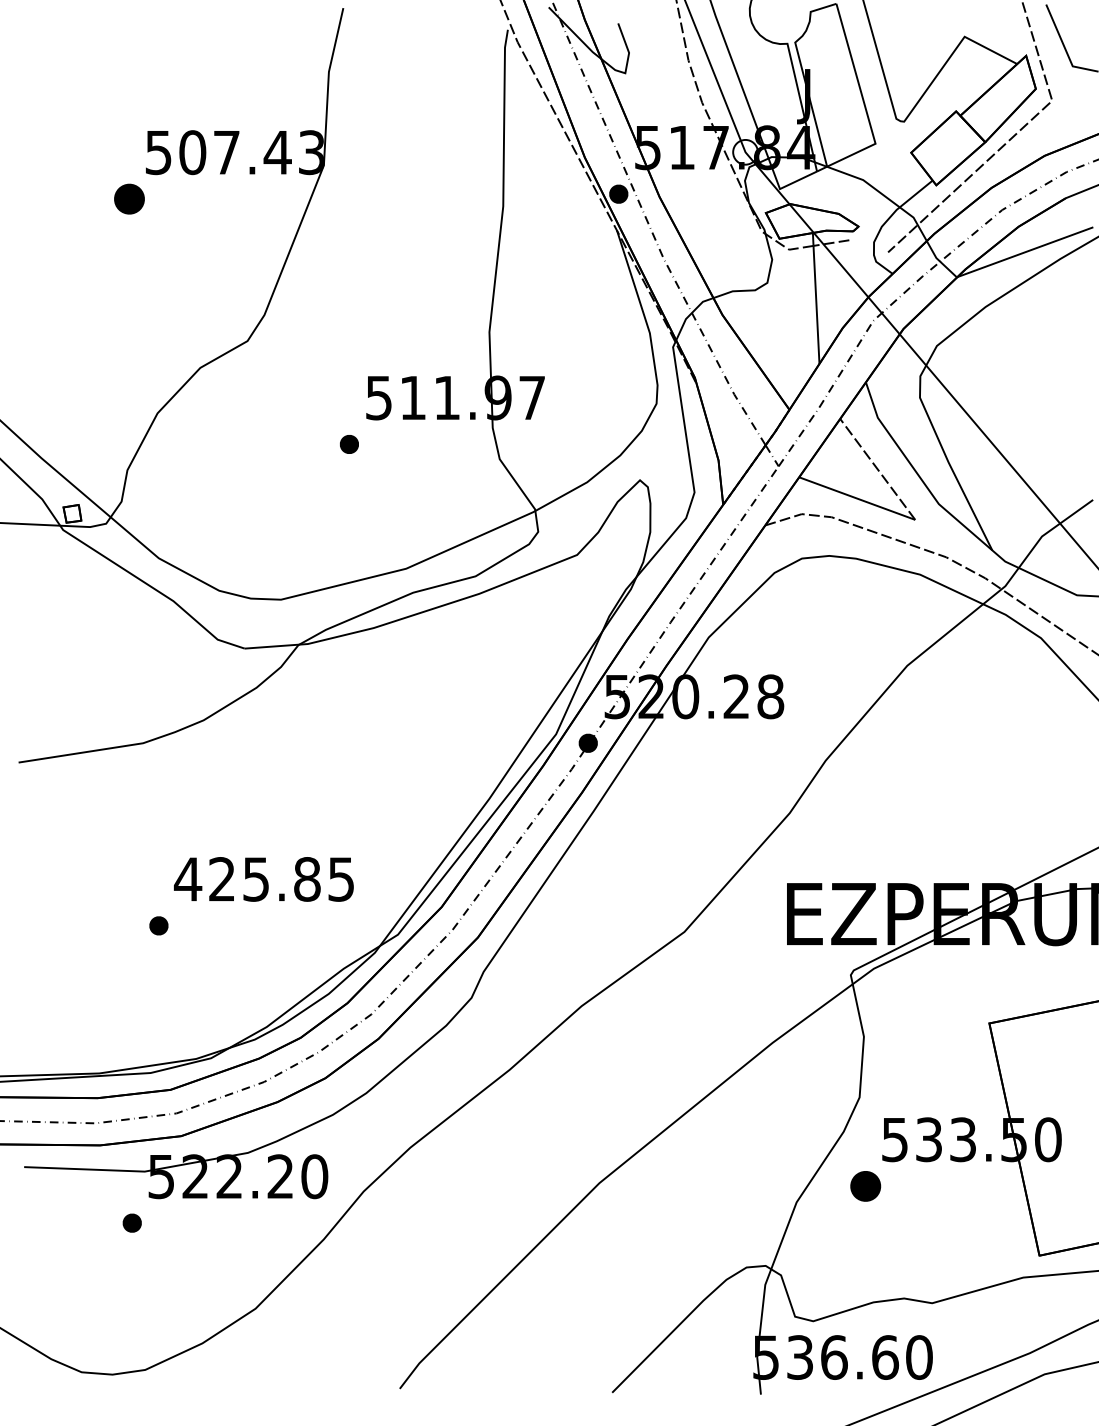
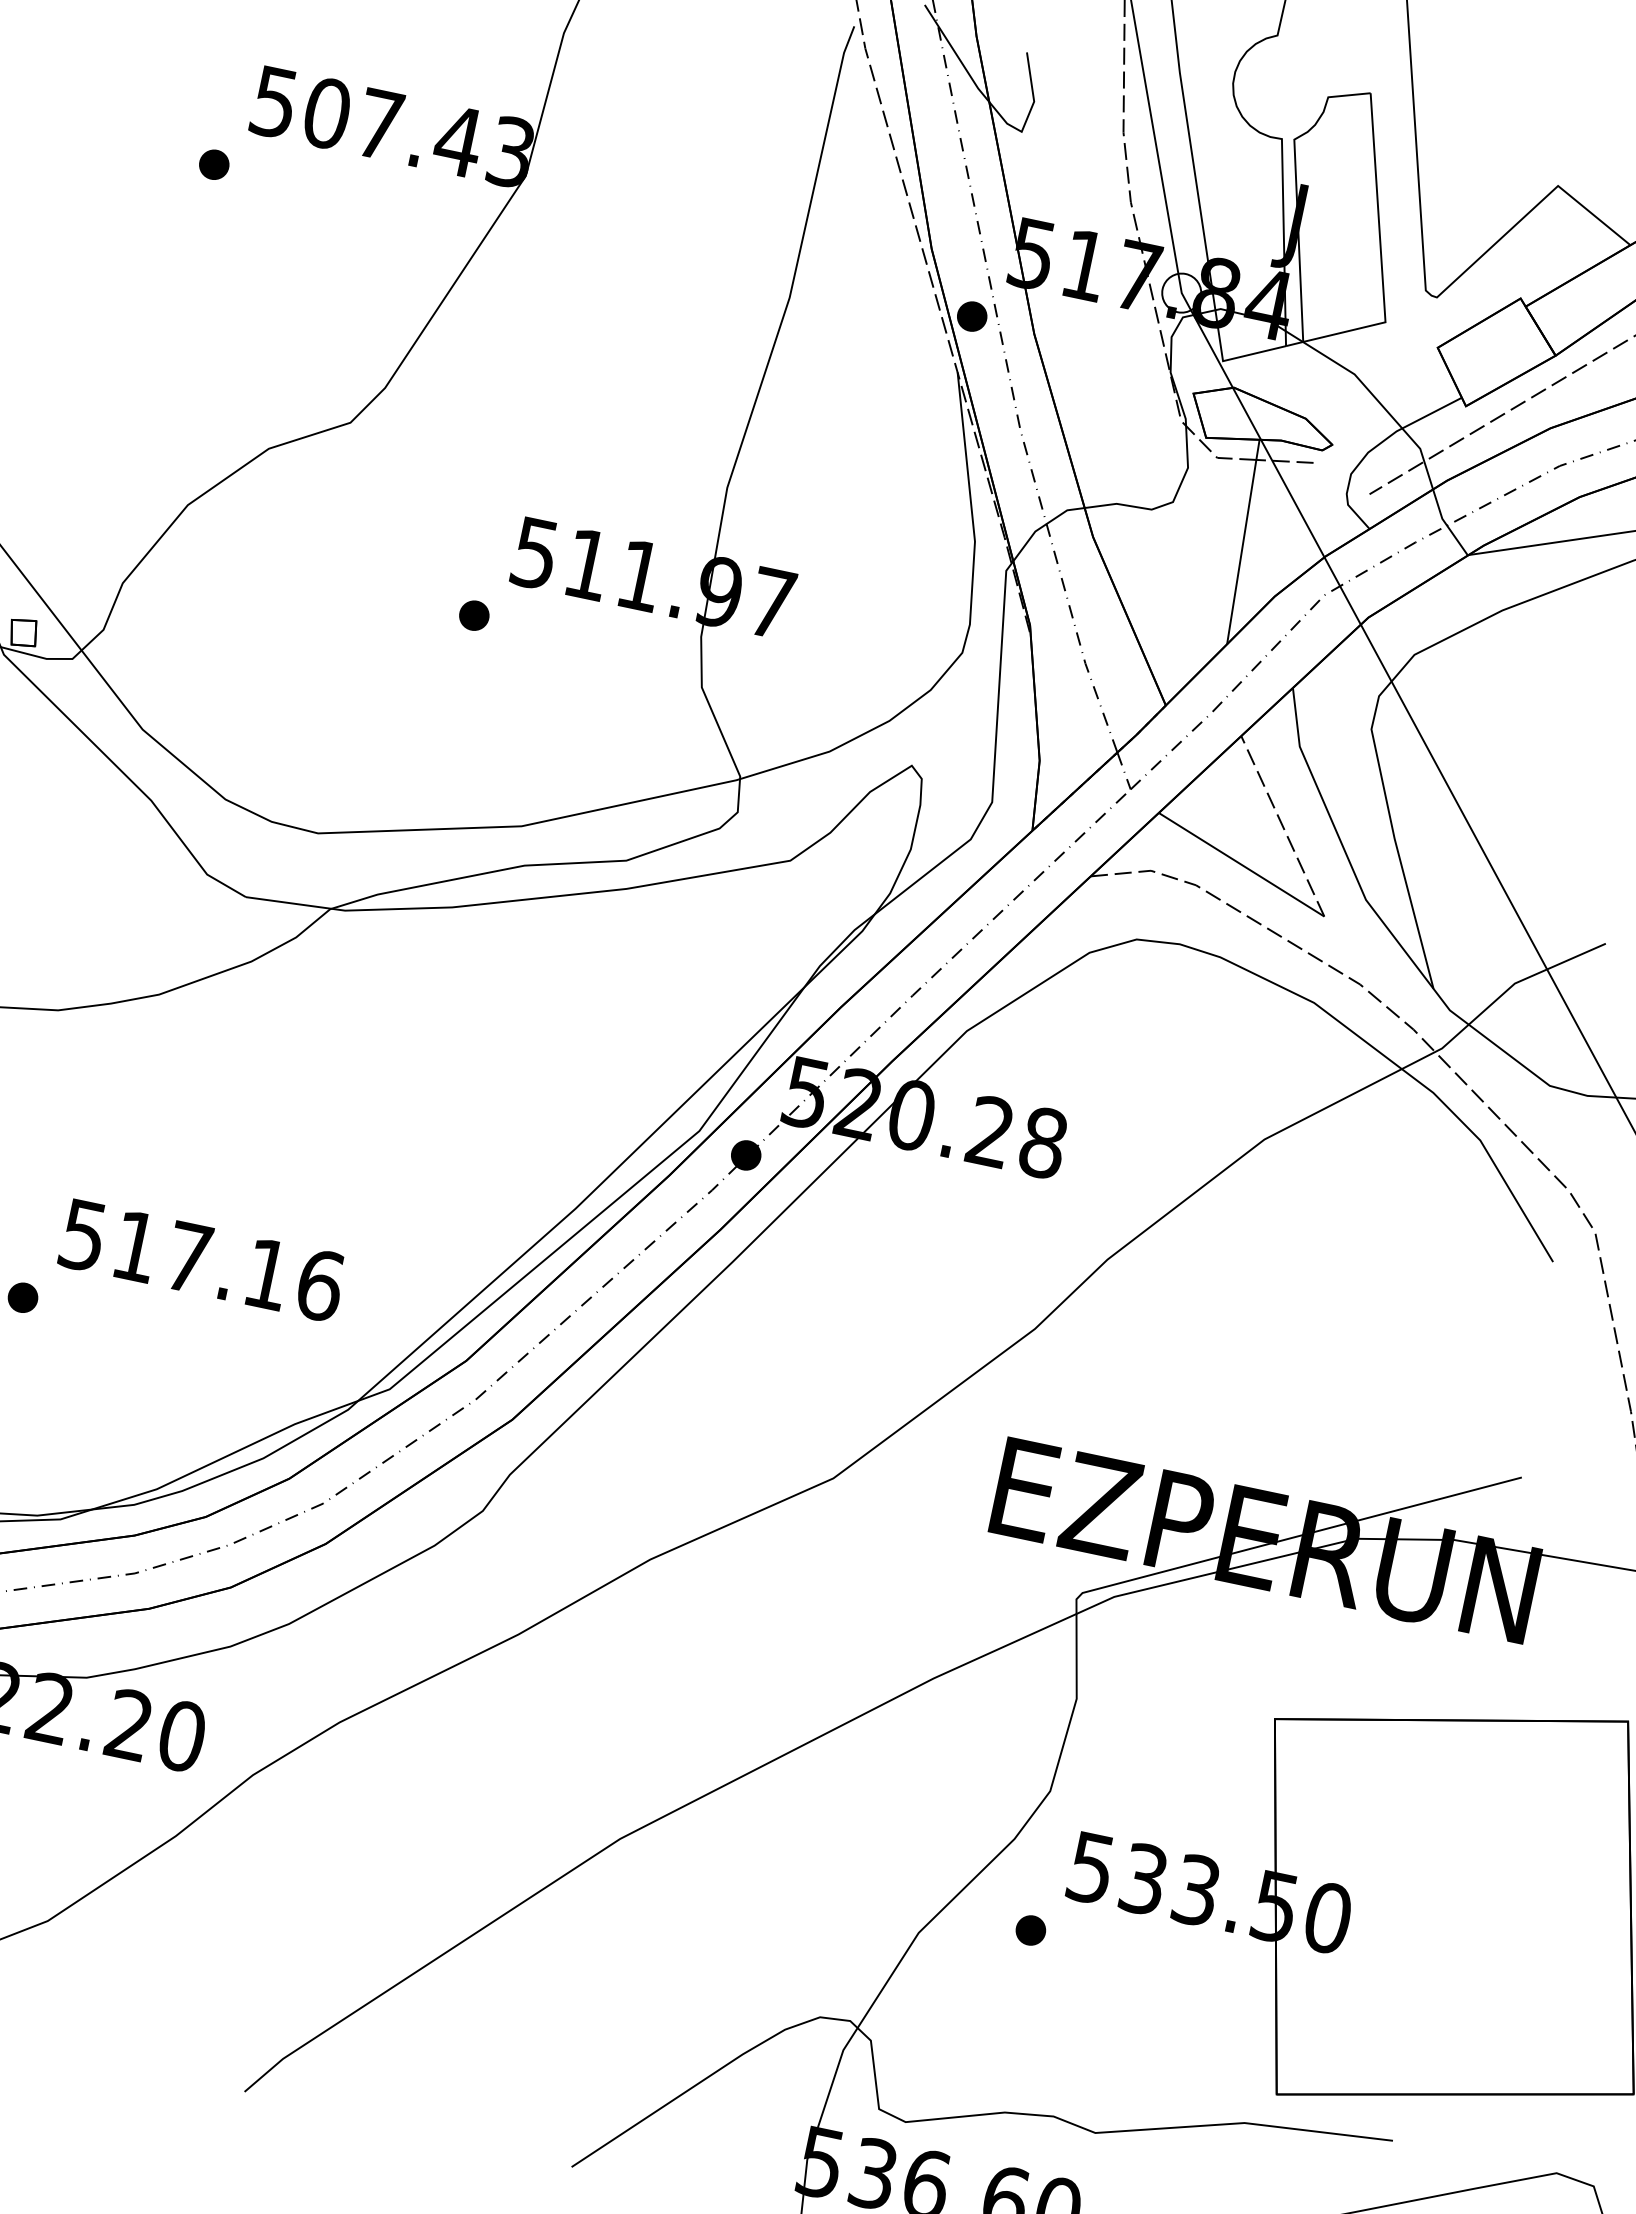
part: (129, 198) -> (214, 163), size x0.62
text: (264, 879) -> (201, 1260), 425.85 -> 517.16
part: (865, 1185) -> (1030, 1929), size x0.62

